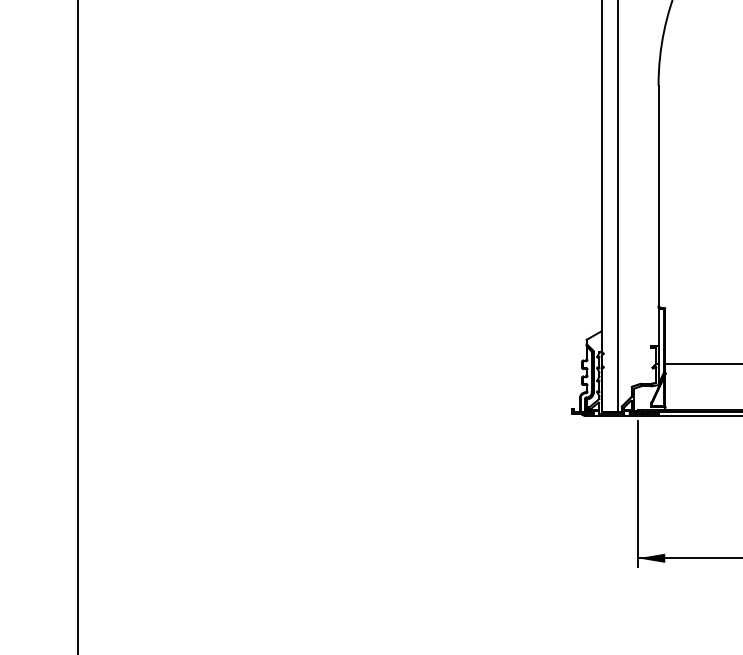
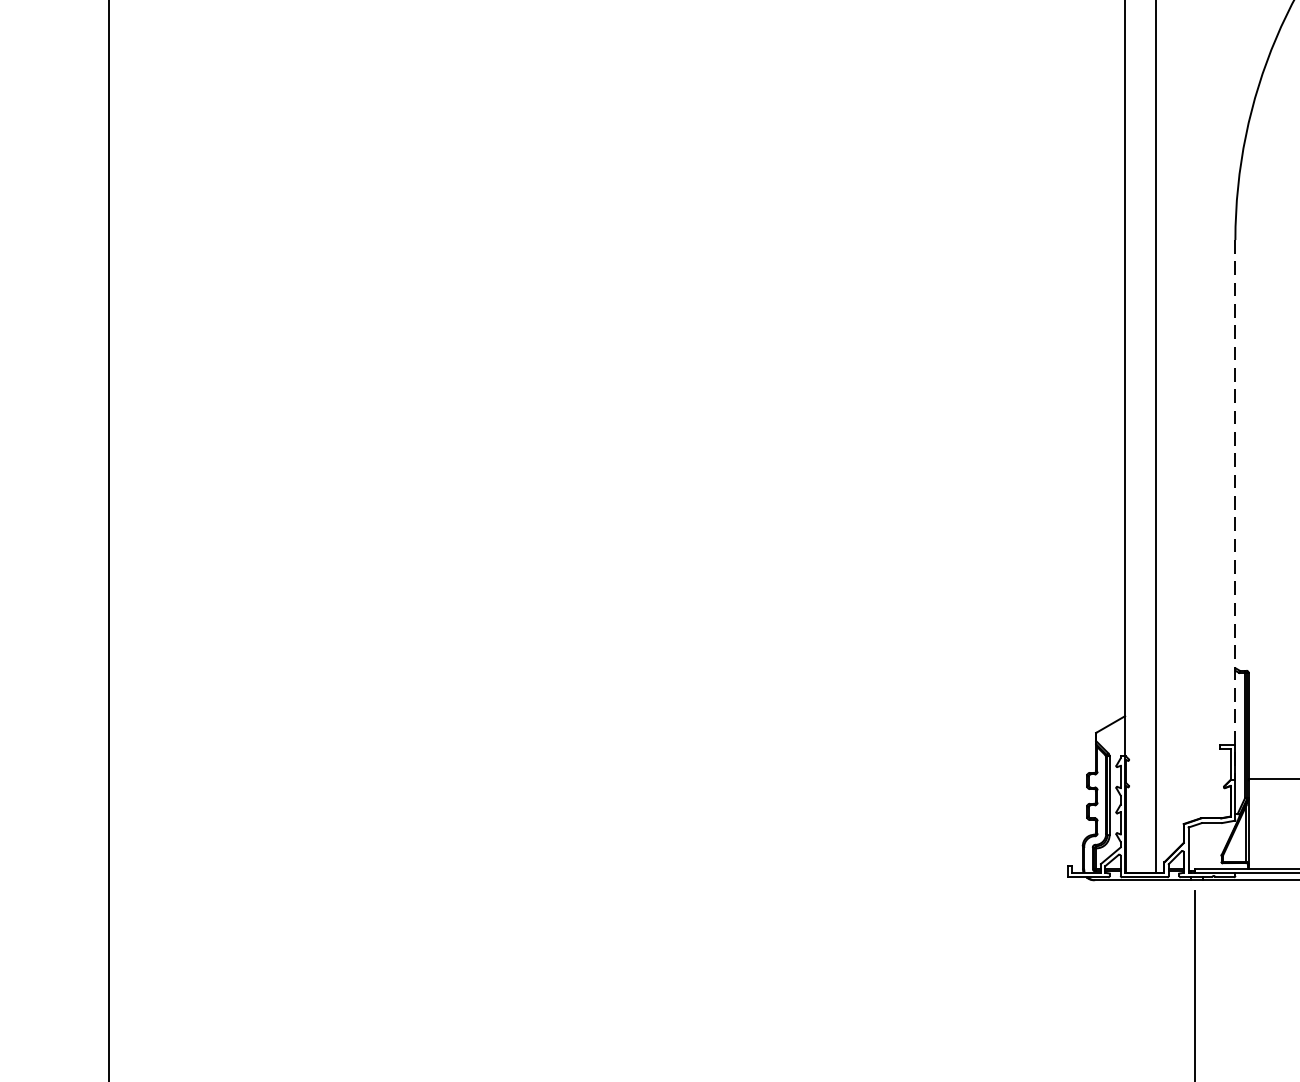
line: (658, 225) -> (1235, 511), solid -> dashed

